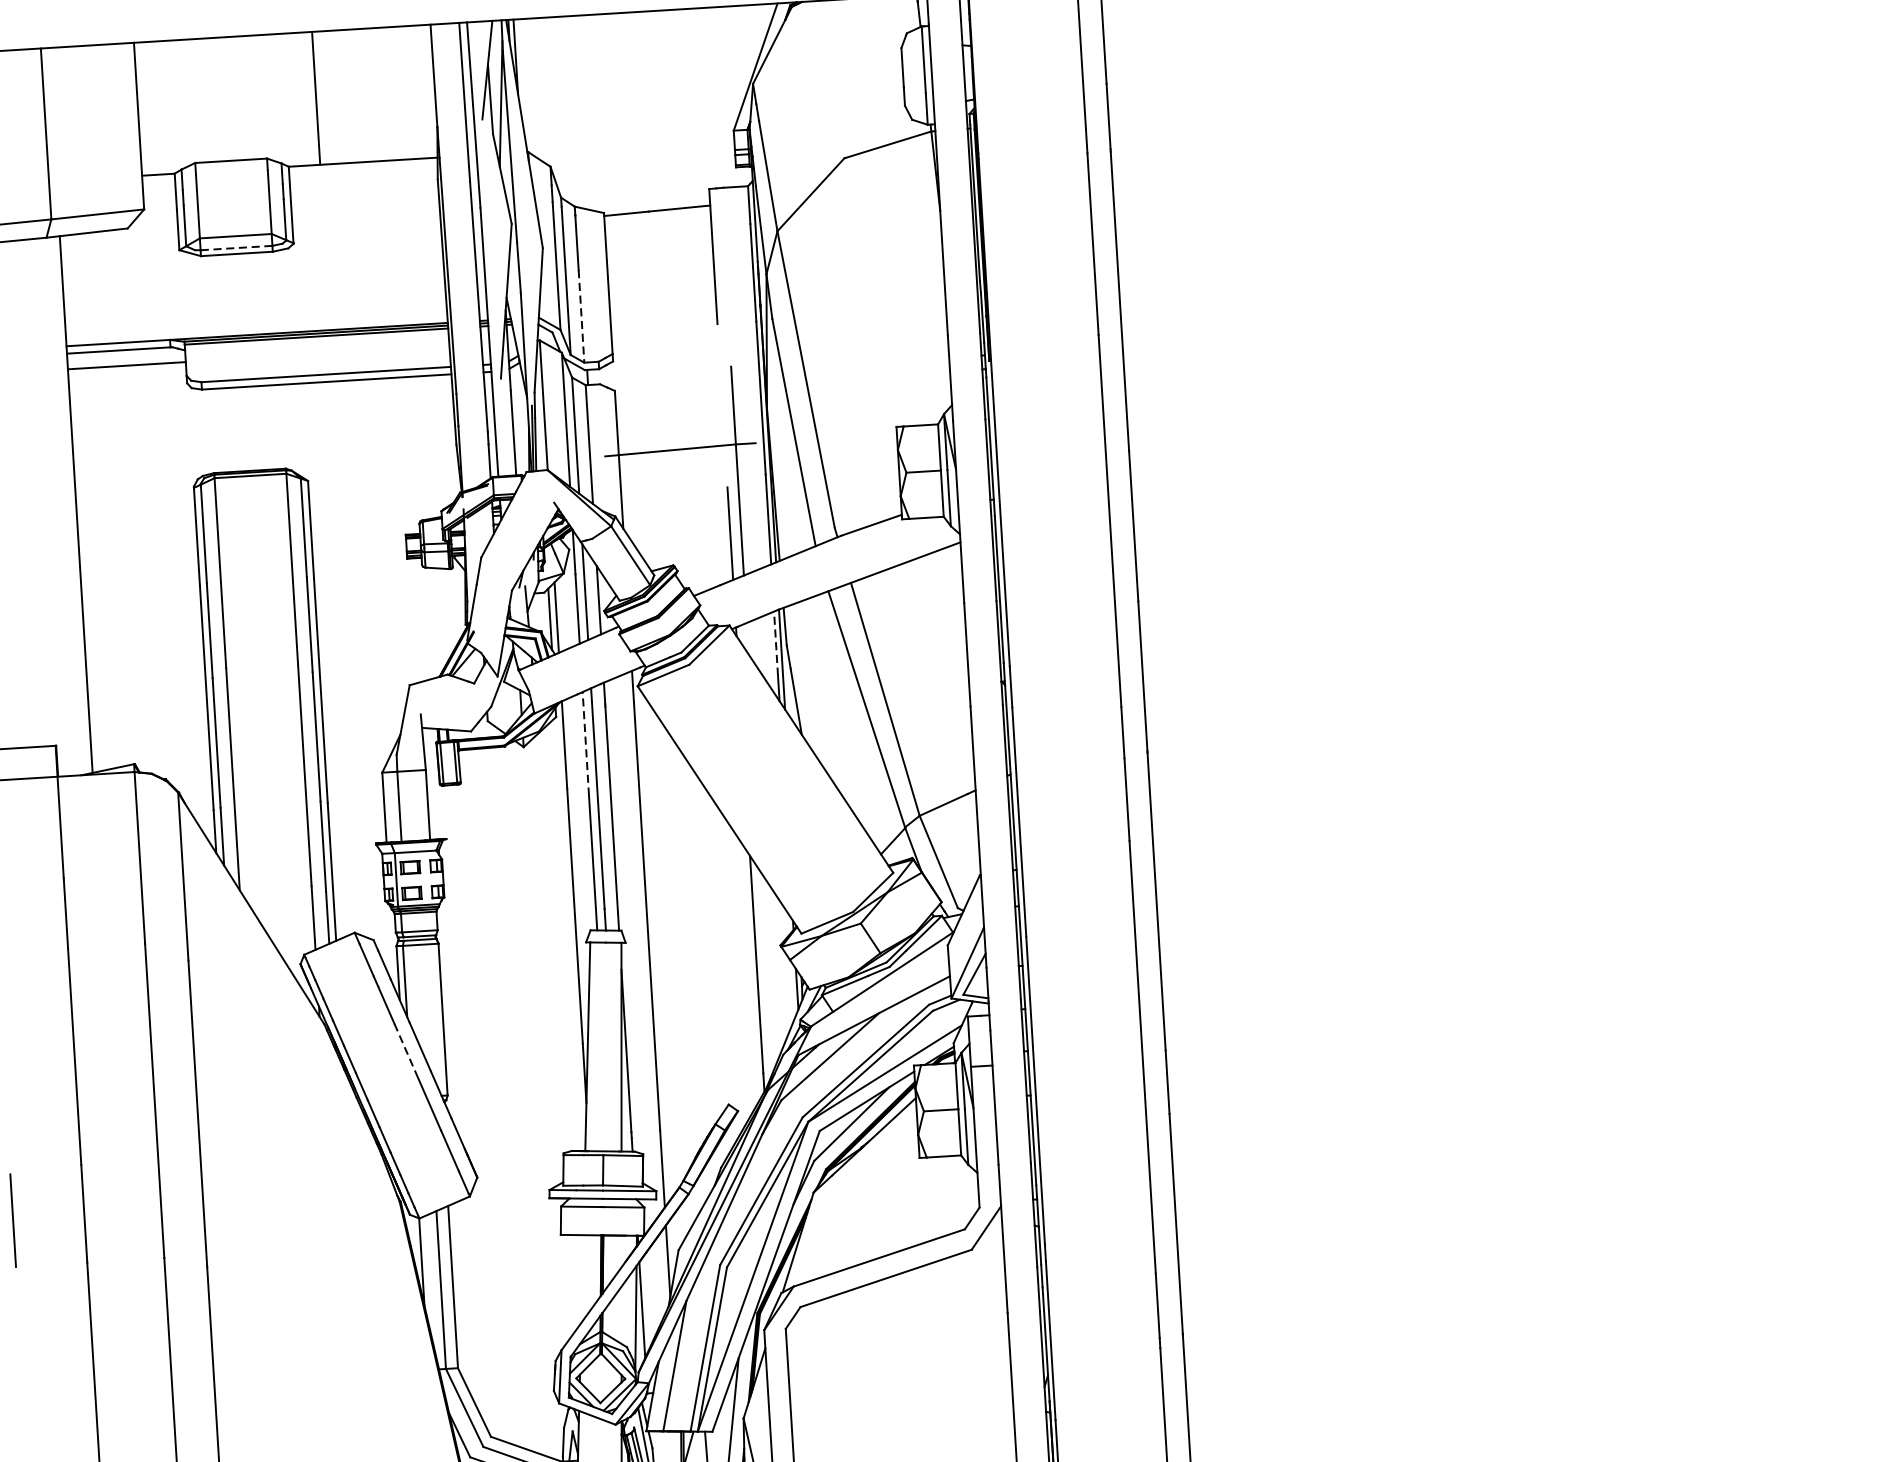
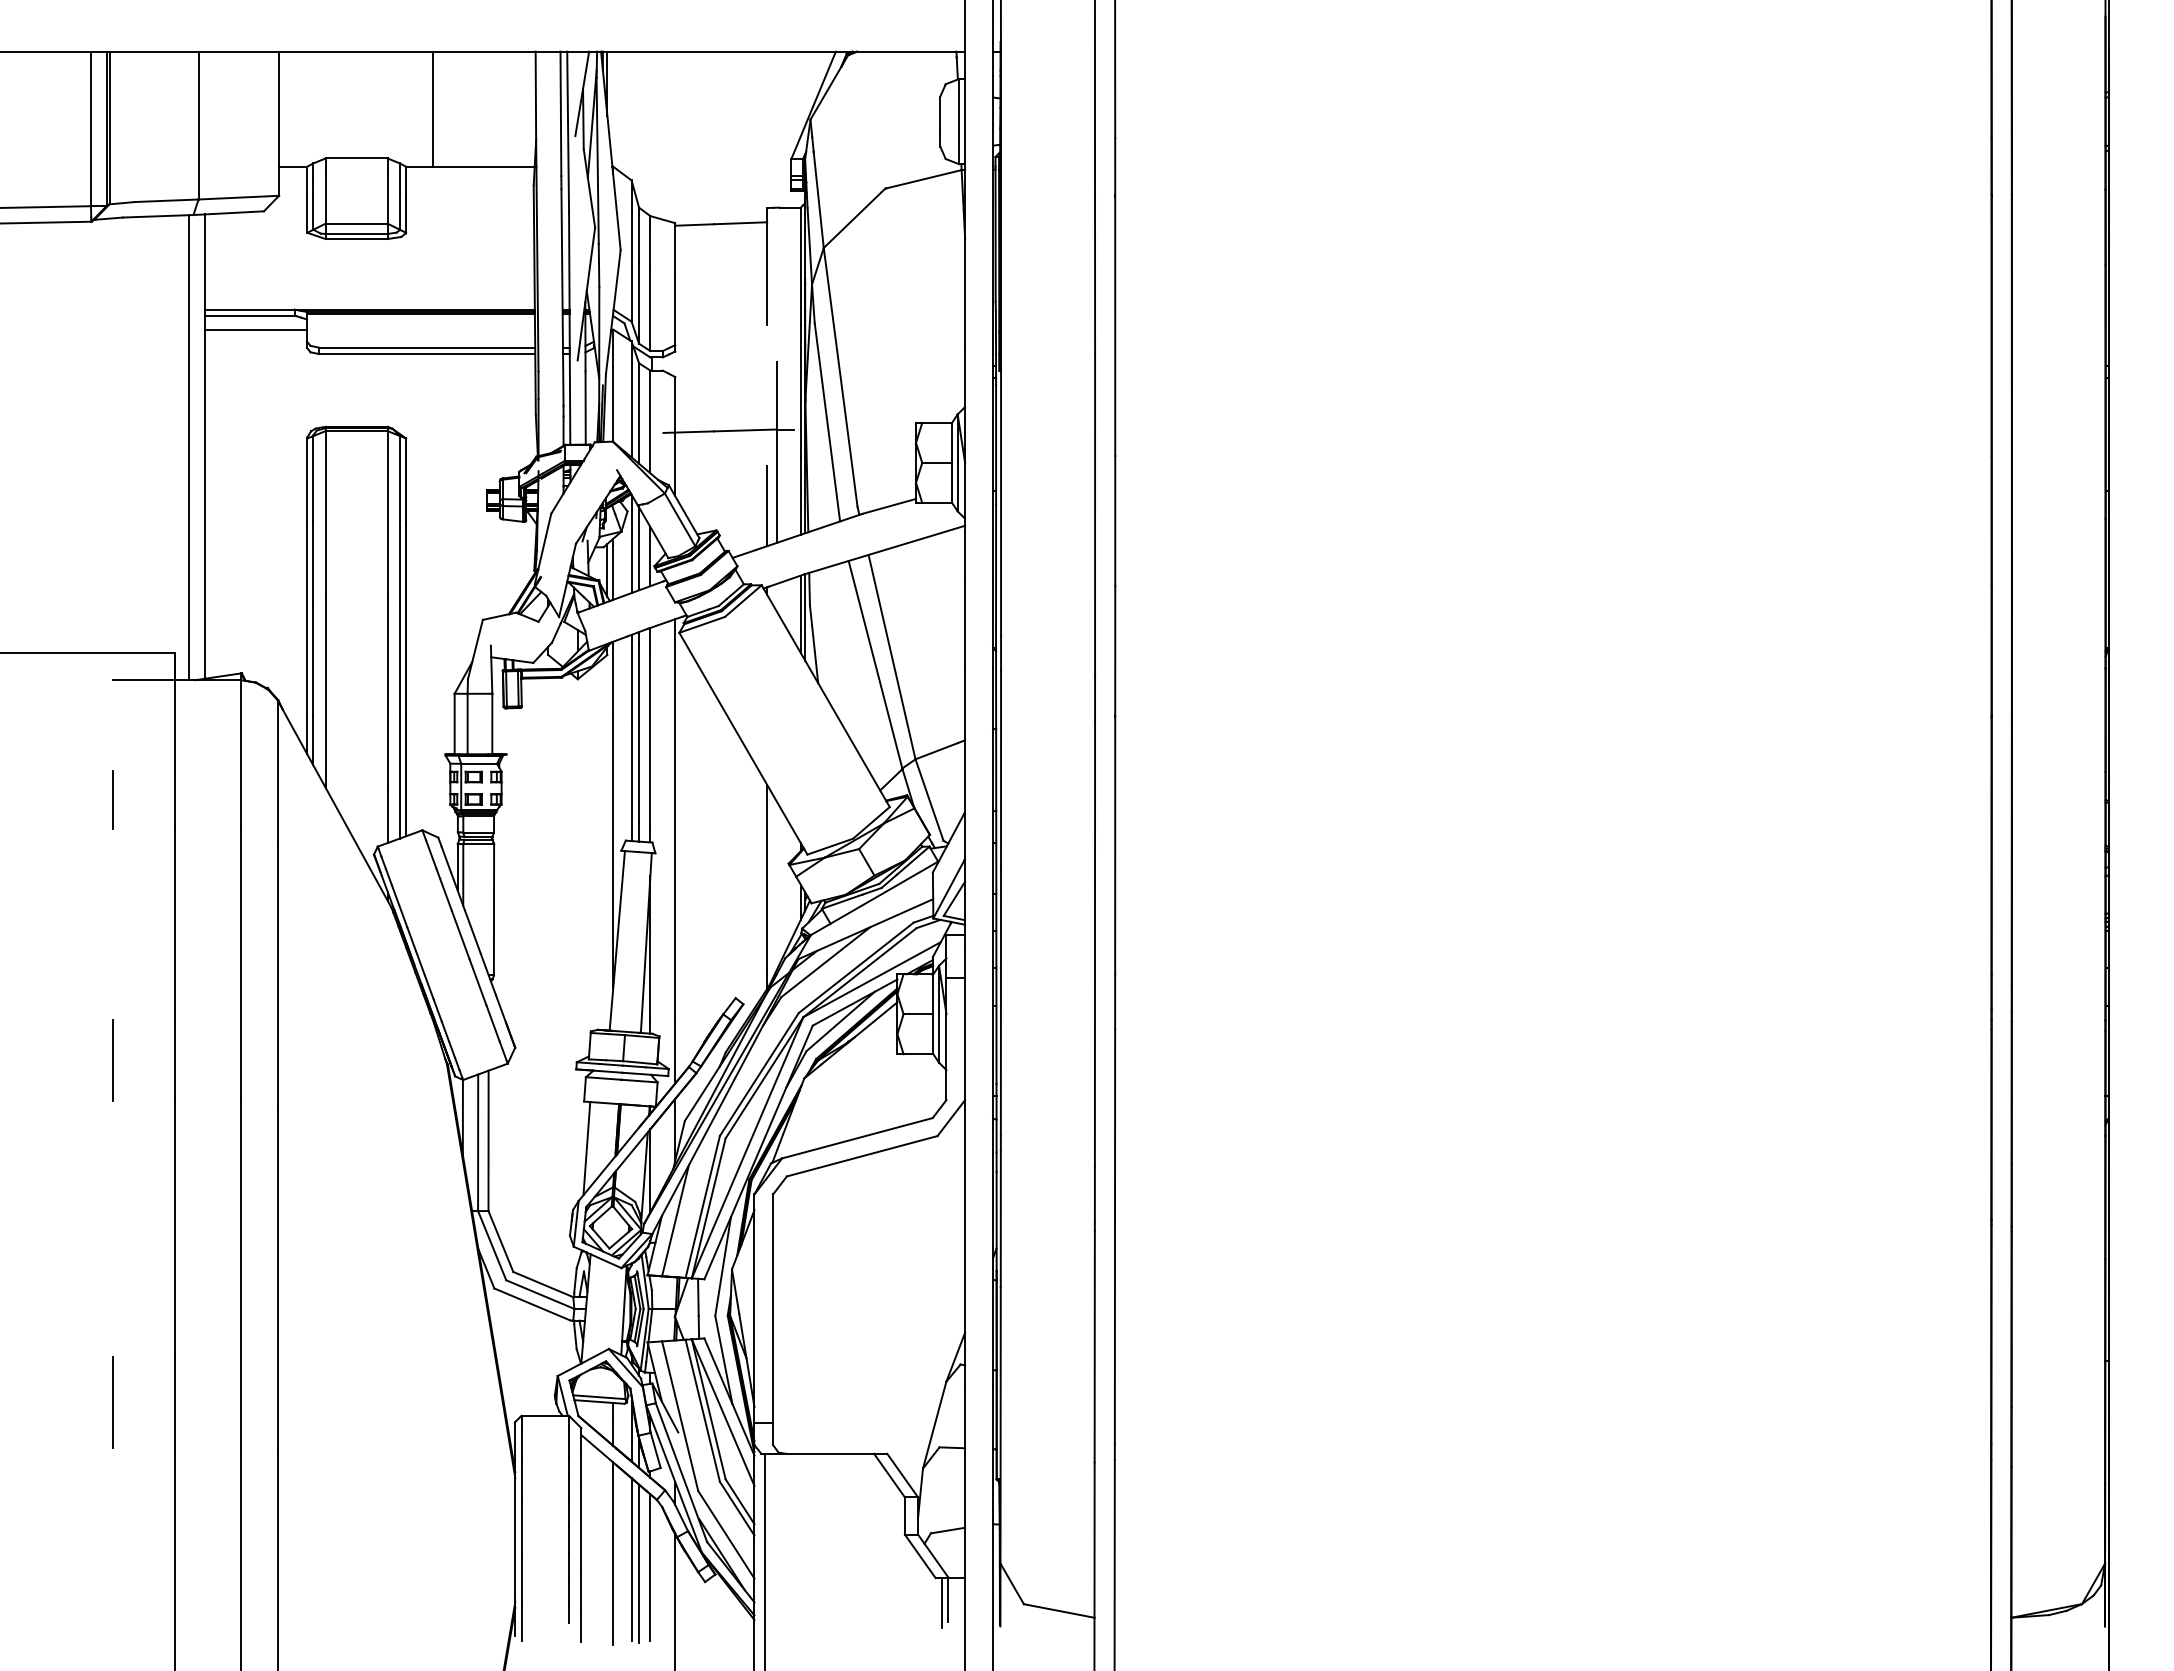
line: (236, 247) -> (356, 233), dashed -> solid
line: (581, 316) -> (650, 311), dashed -> solid
line: (58, 506) -> (189, 447), added
line: (775, 643) -> (800, 603), dashed -> solid
line: (585, 743) -> (631, 679), dashed -> solid
line: (406, 1051) -> (460, 935), dashed -> solid
line: (566, 1288) -> (586, 1148), added

